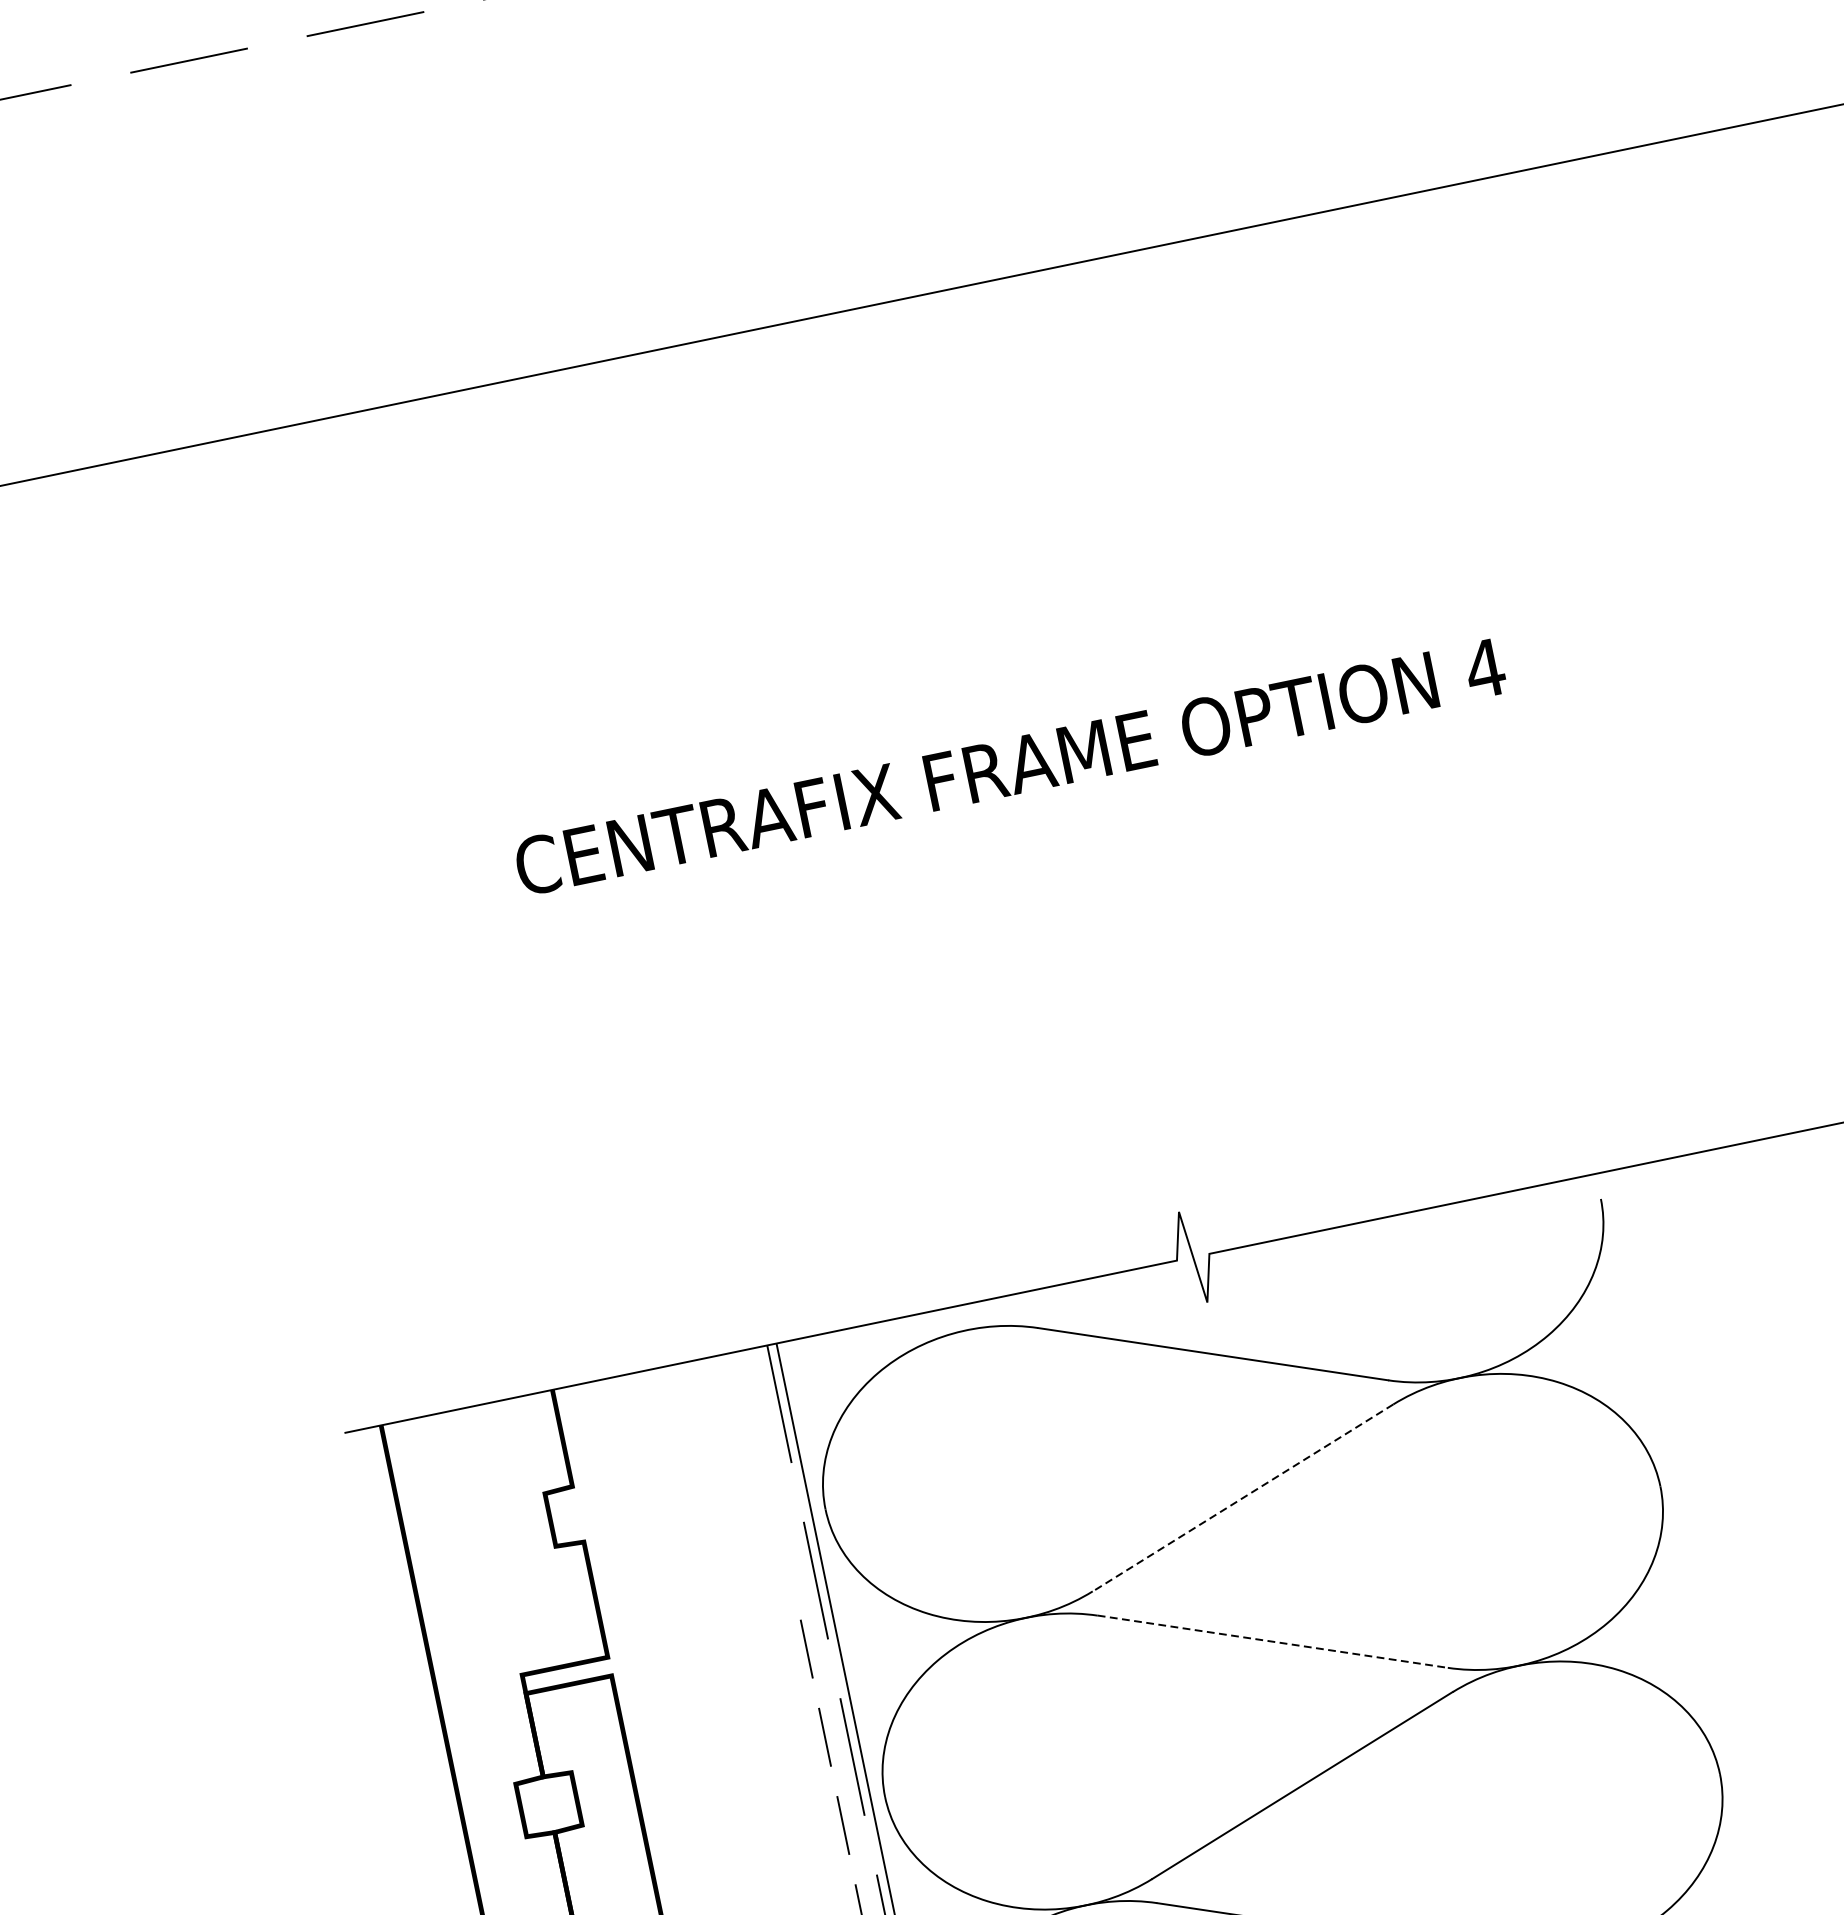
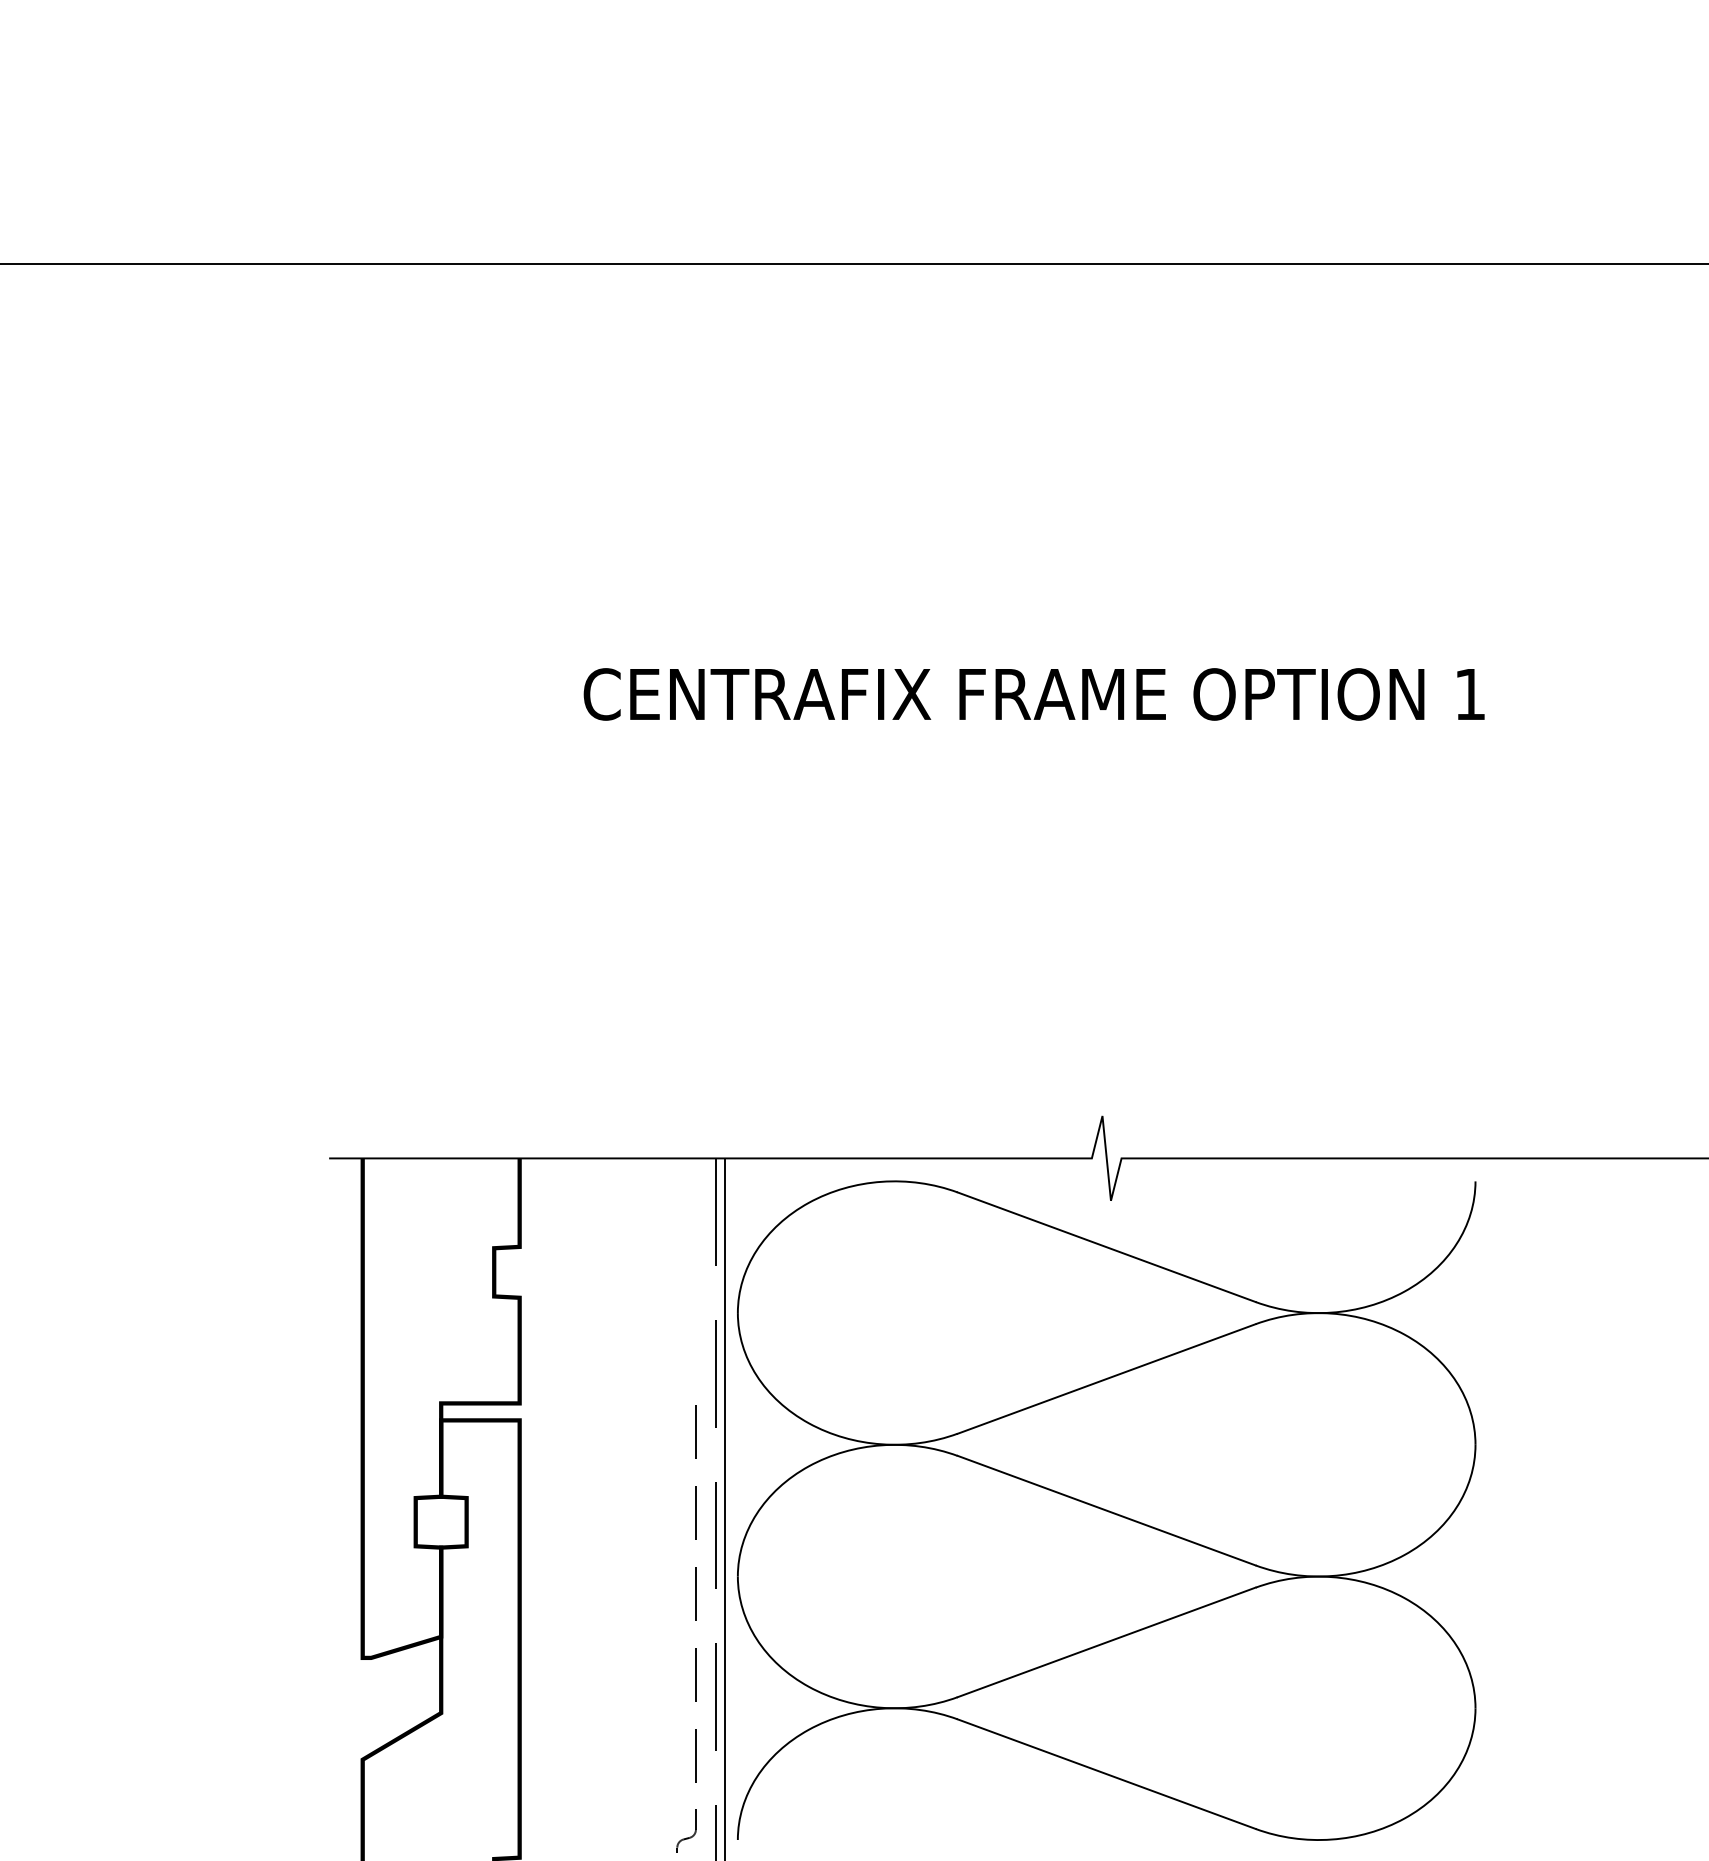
text: (1484, 668) -> (1469, 694), 4 -> 1
line: (1242, 1497) -> (1106, 1378), dashed -> solid
line: (1272, 1641) -> (1106, 1510), dashed -> solid

